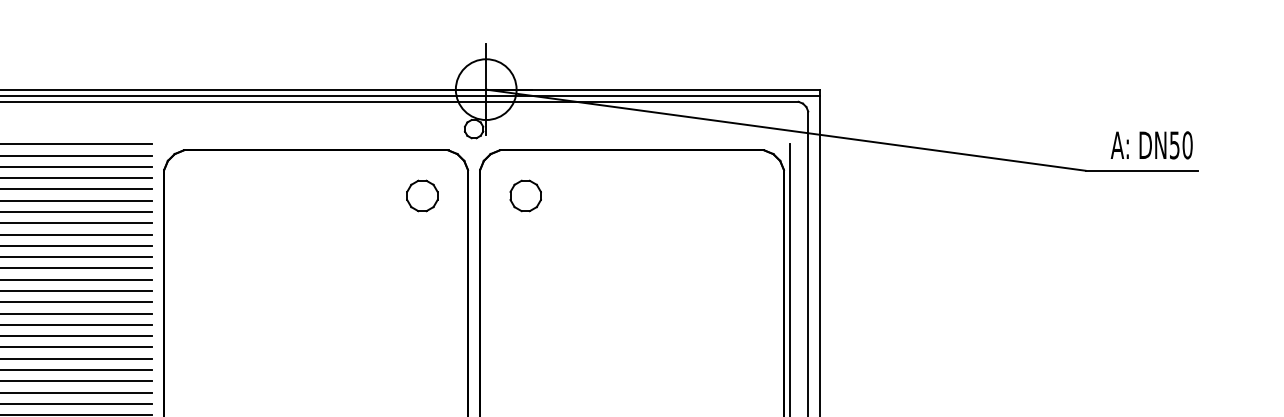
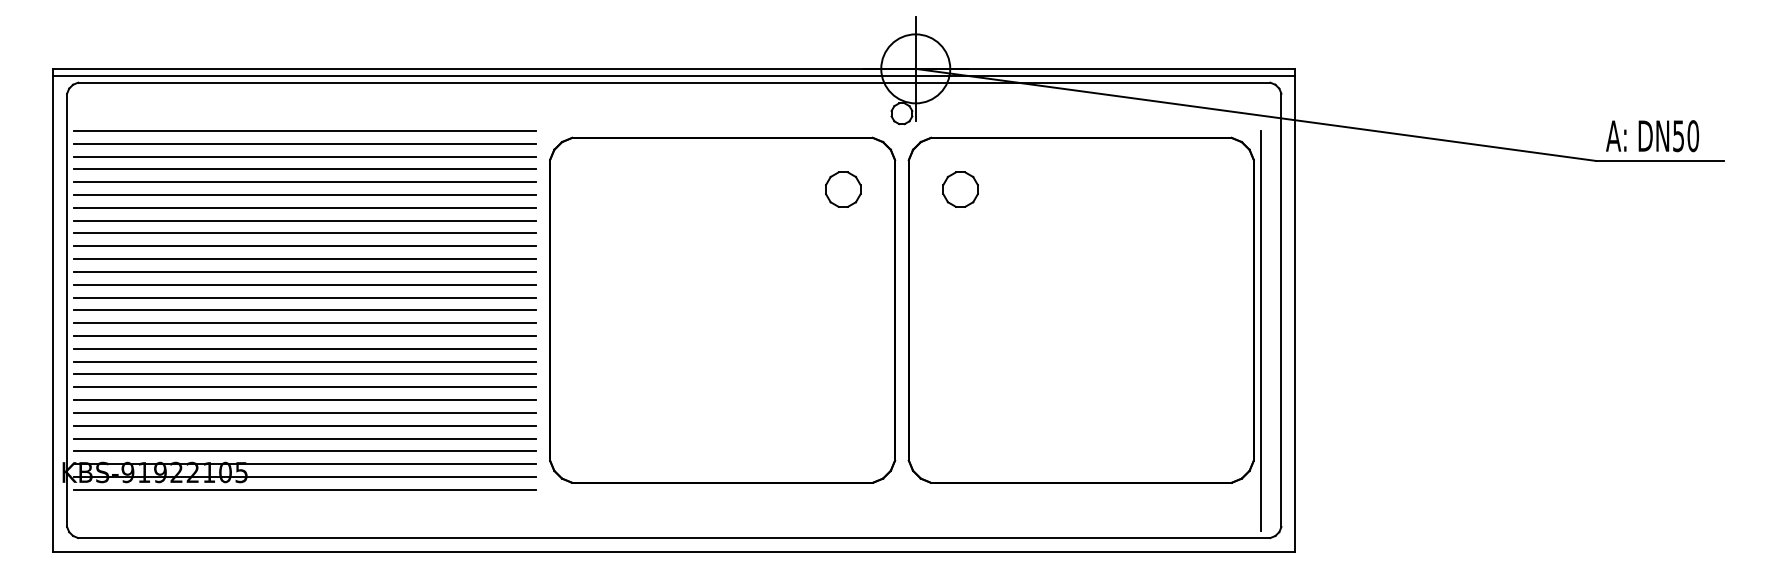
text: (1151, 145) -> (1652, 136), moved

